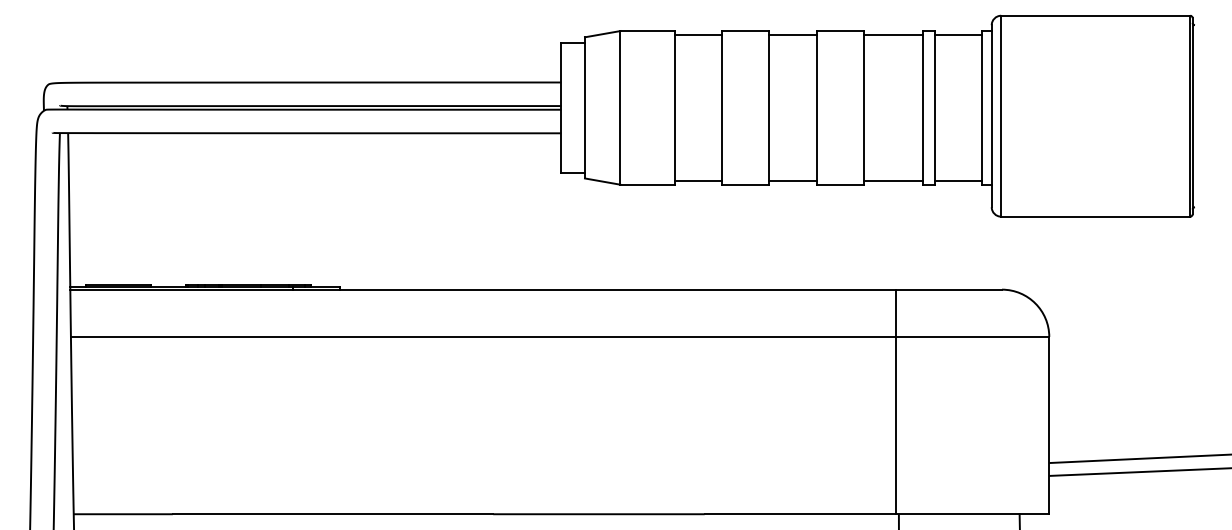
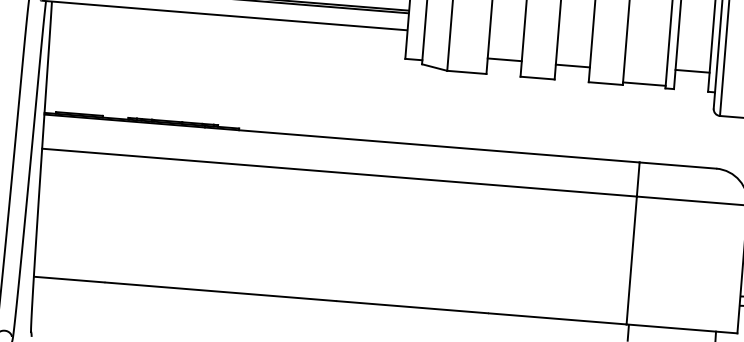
line: (698, 181) -> (504, 60), moved
line: (792, 181) -> (572, 66), moved
line: (958, 181) -> (692, 71), moved

